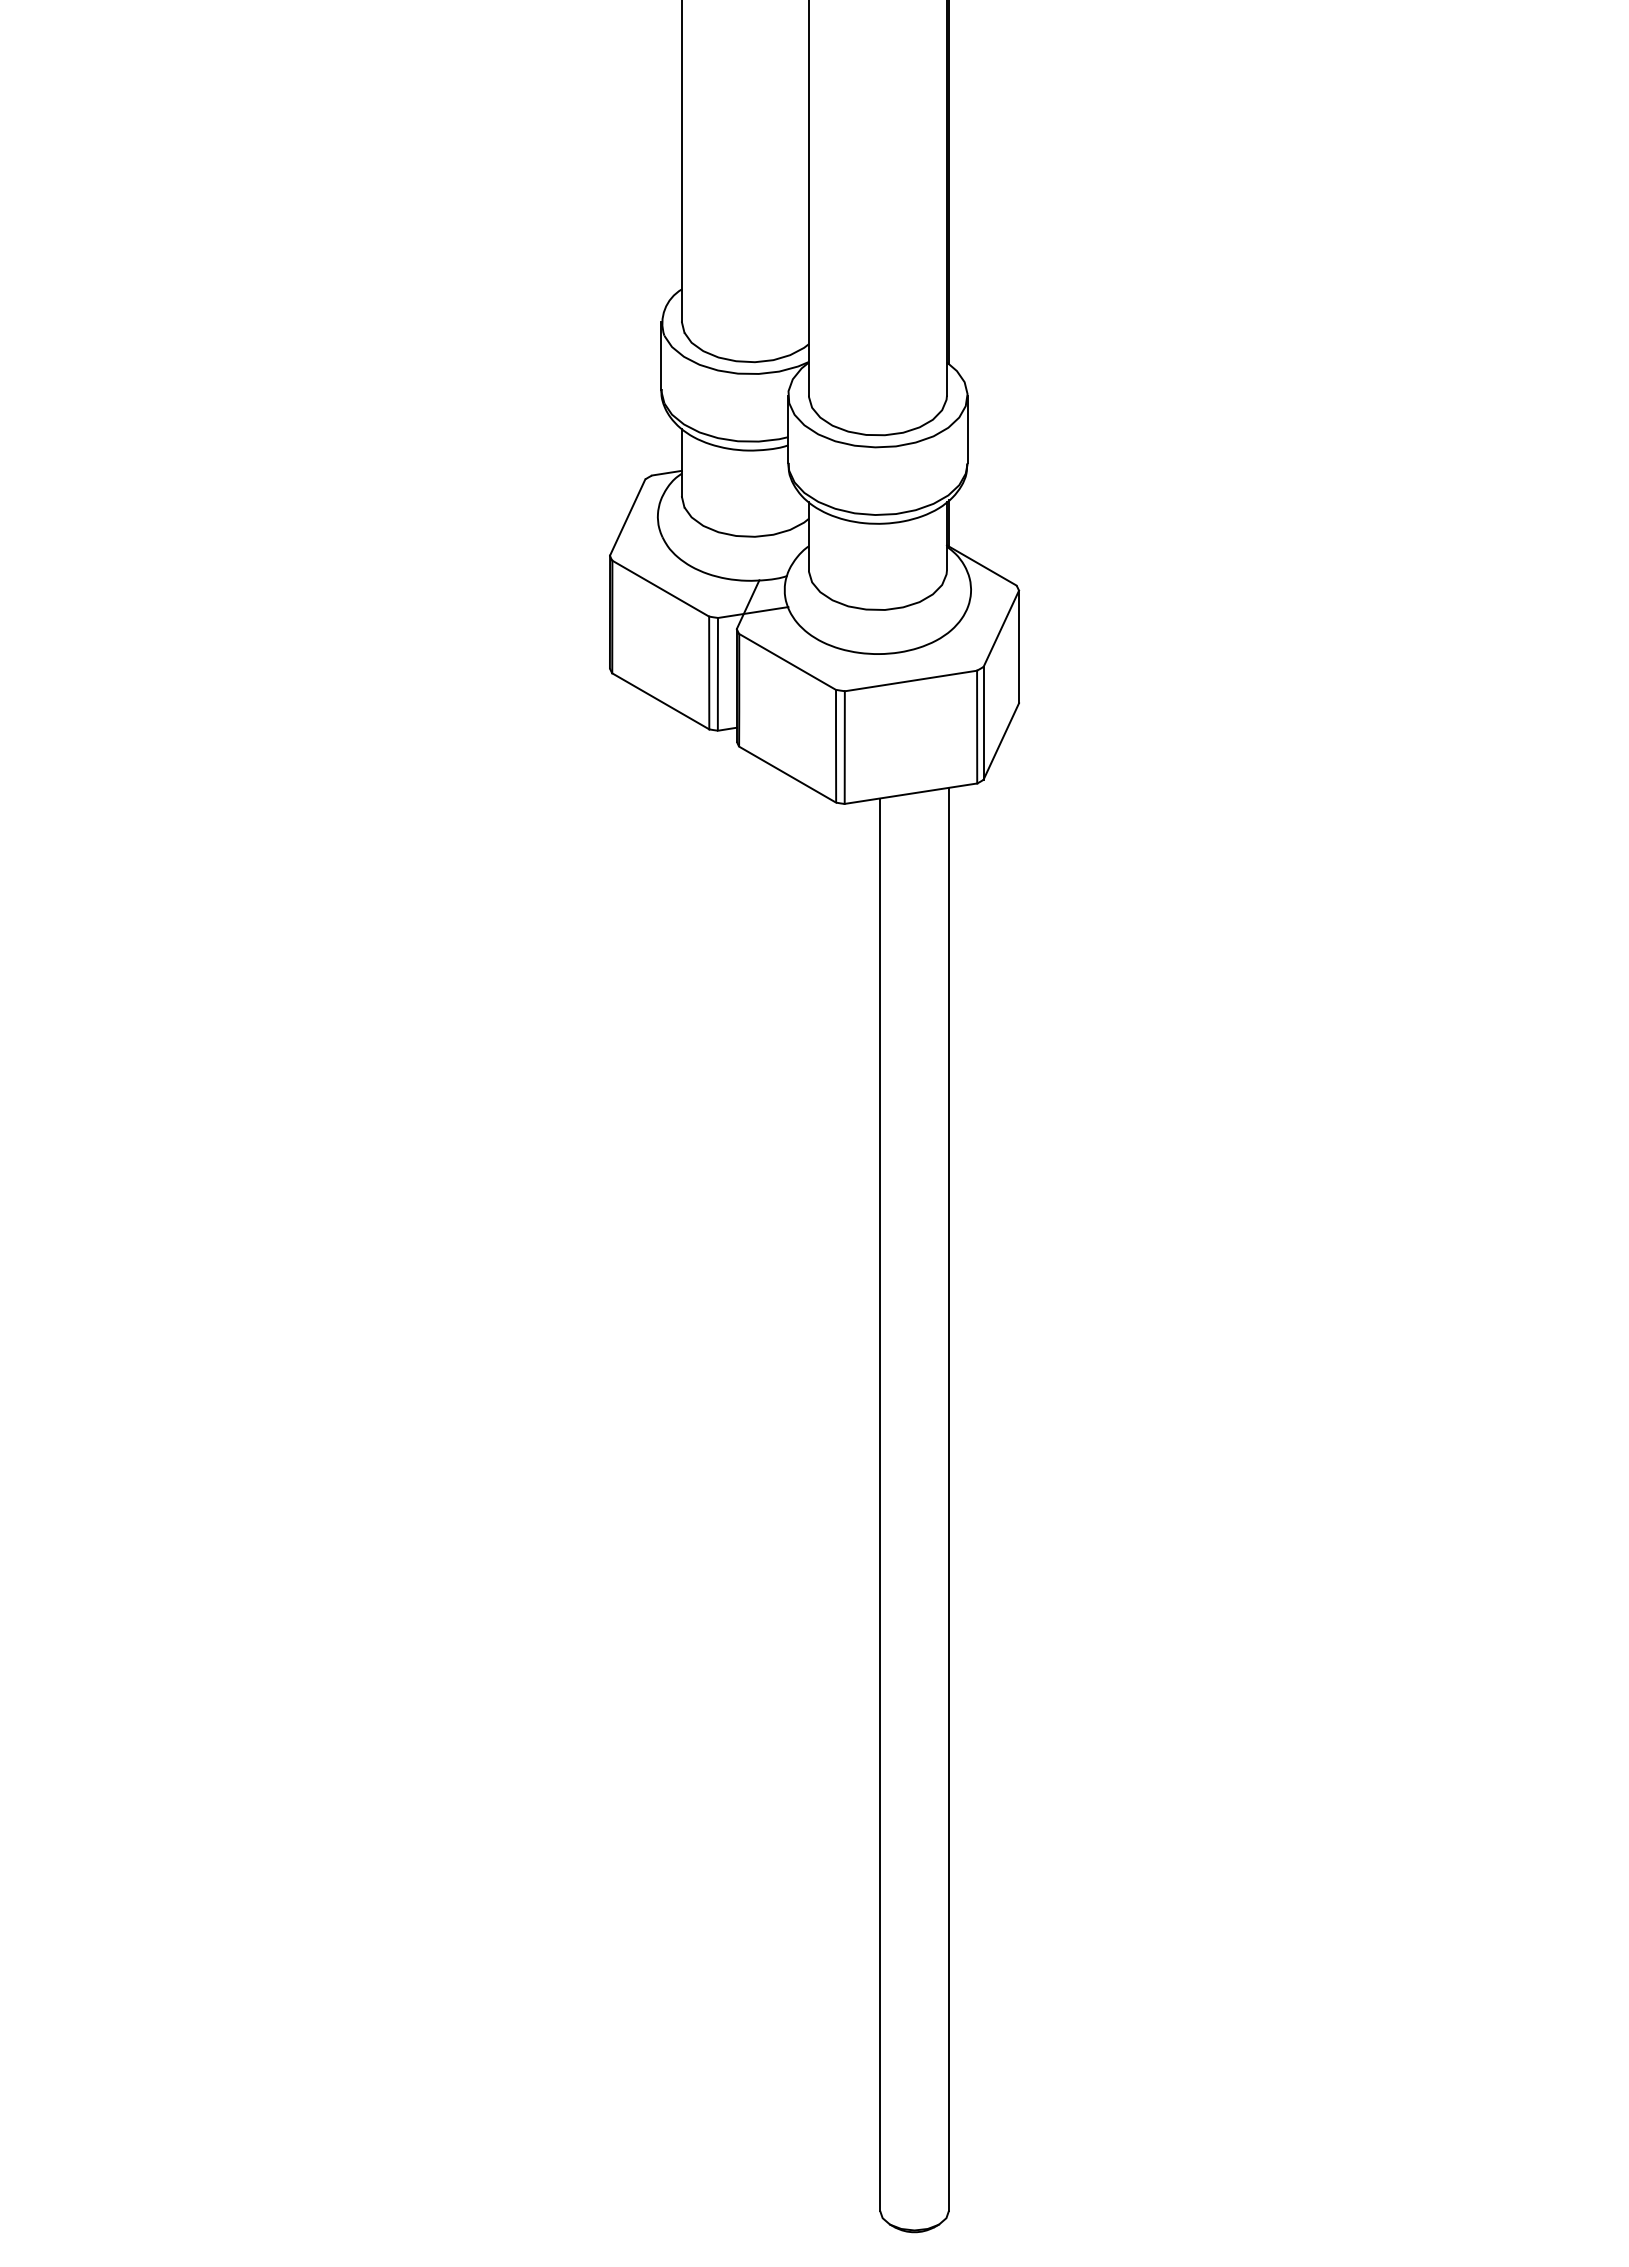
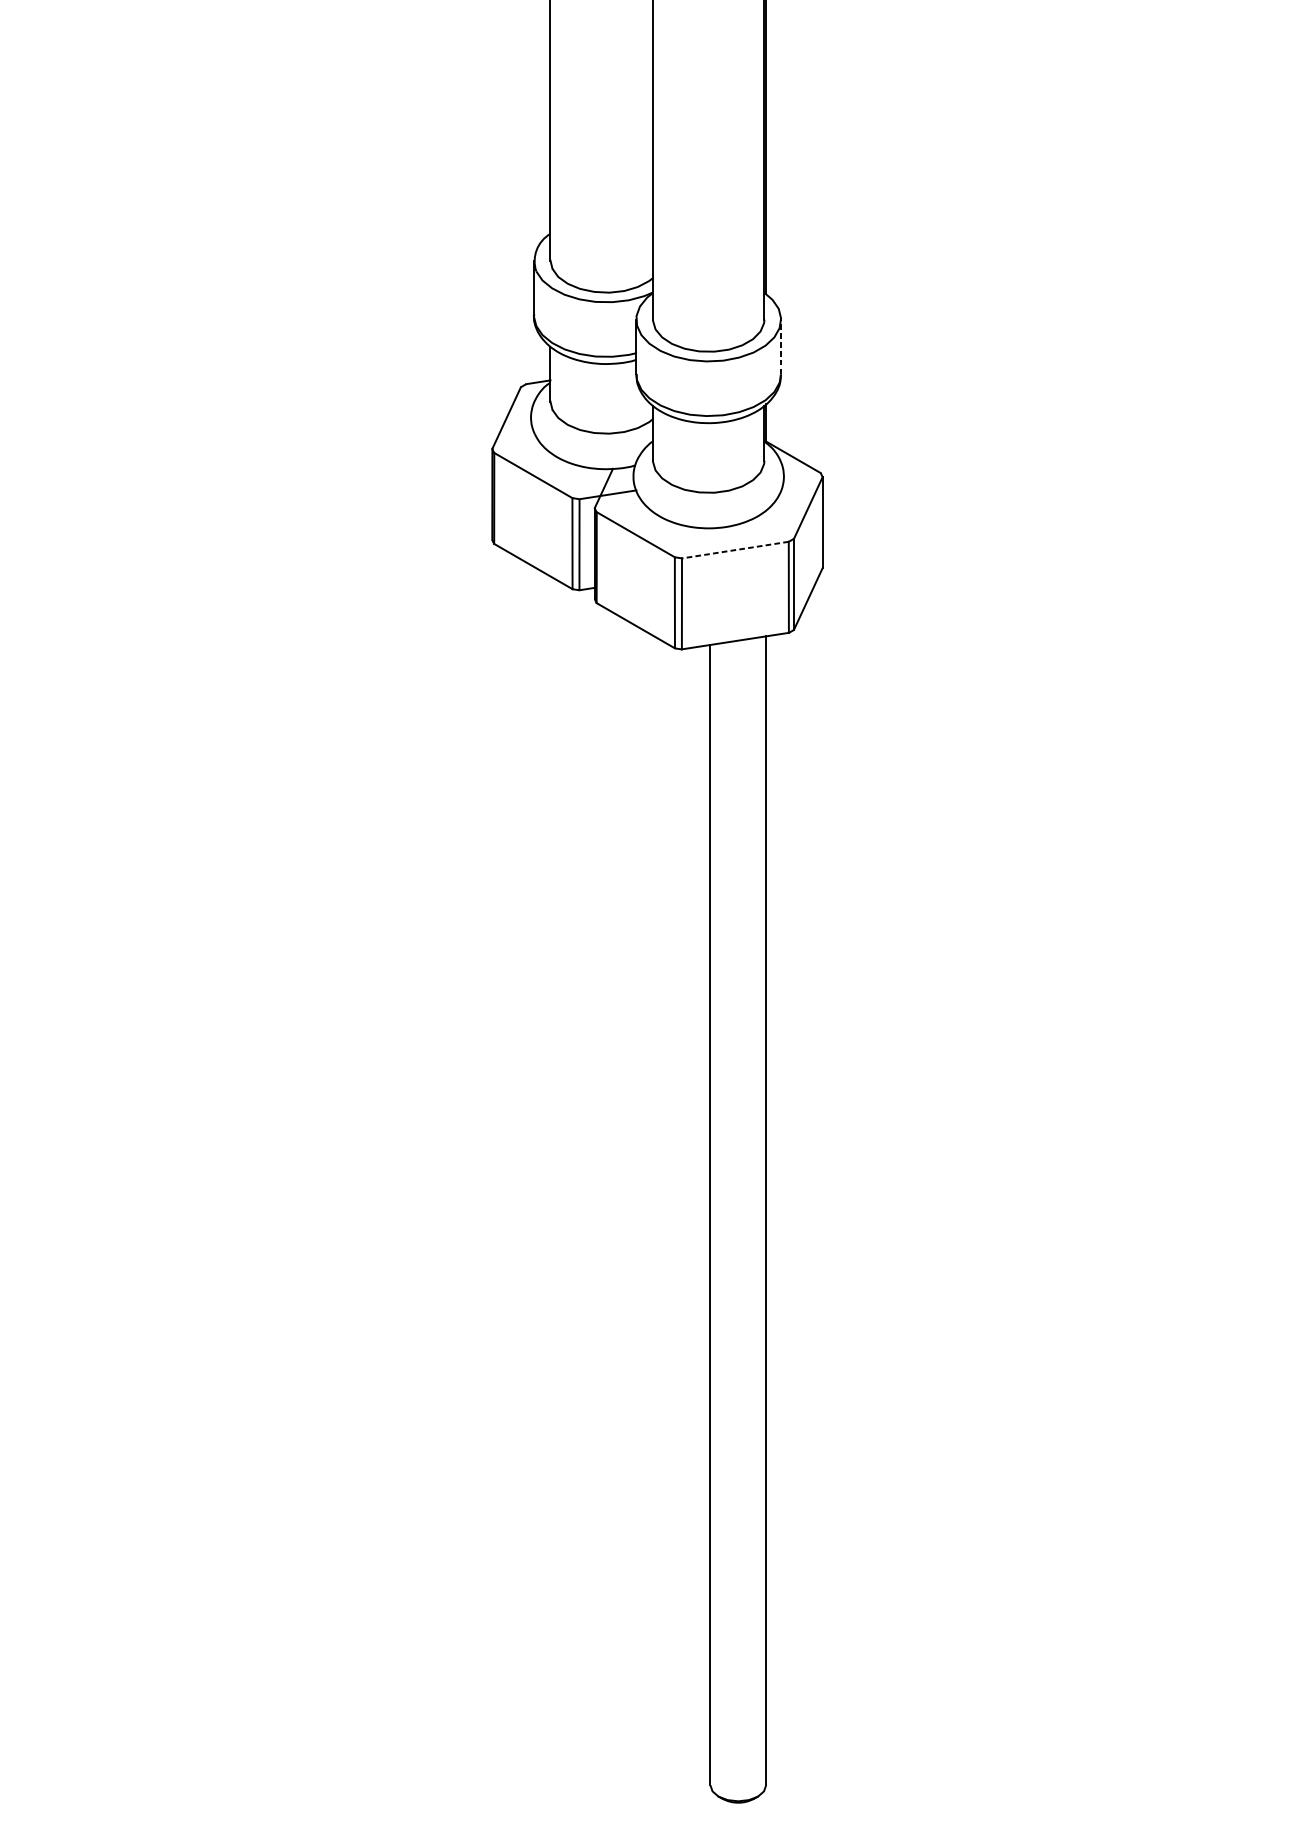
line: (967, 429) -> (781, 347), solid -> dashed
line: (910, 681) -> (735, 550), solid -> dashed

